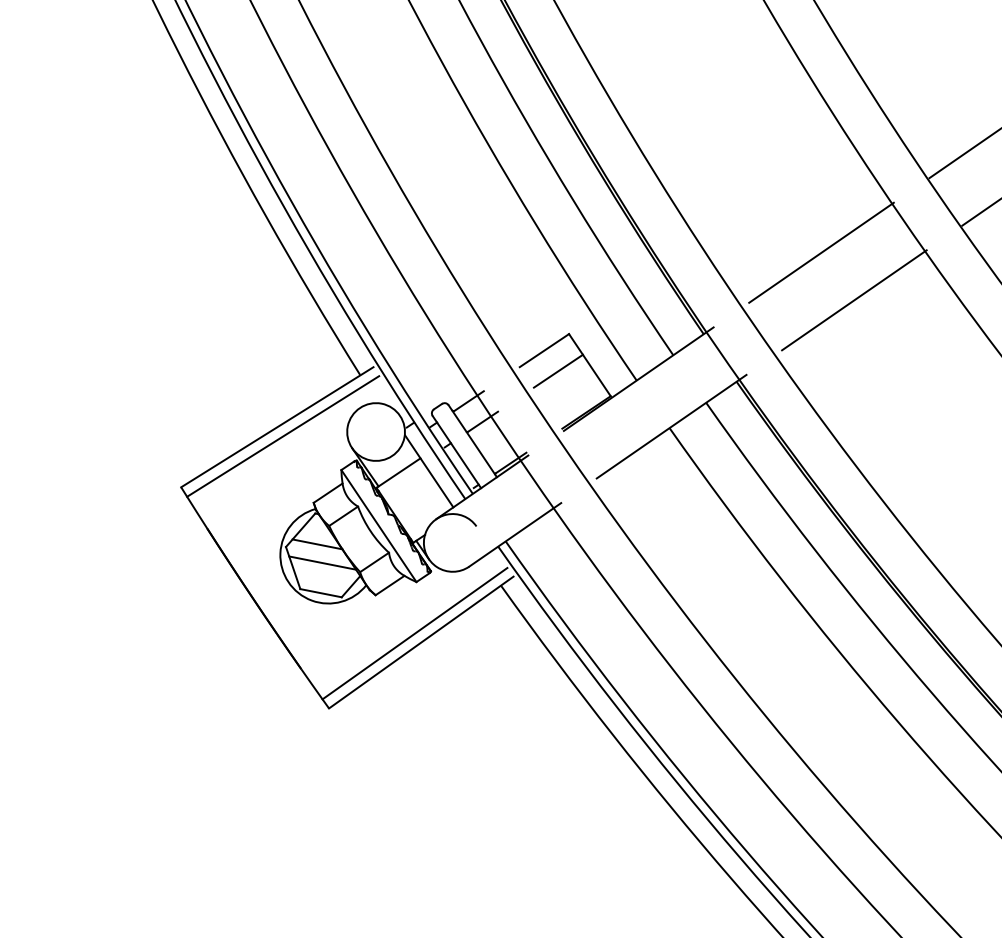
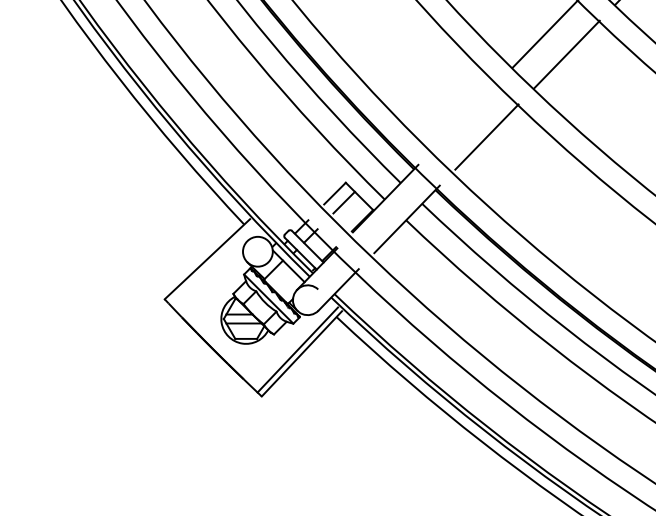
line: (821, 251) -> (465, 115), removed
line: (281, 436) -> (210, 263), removed

